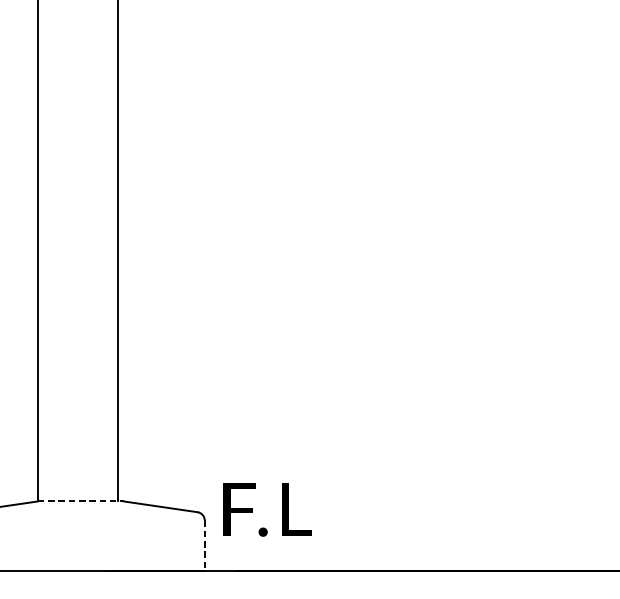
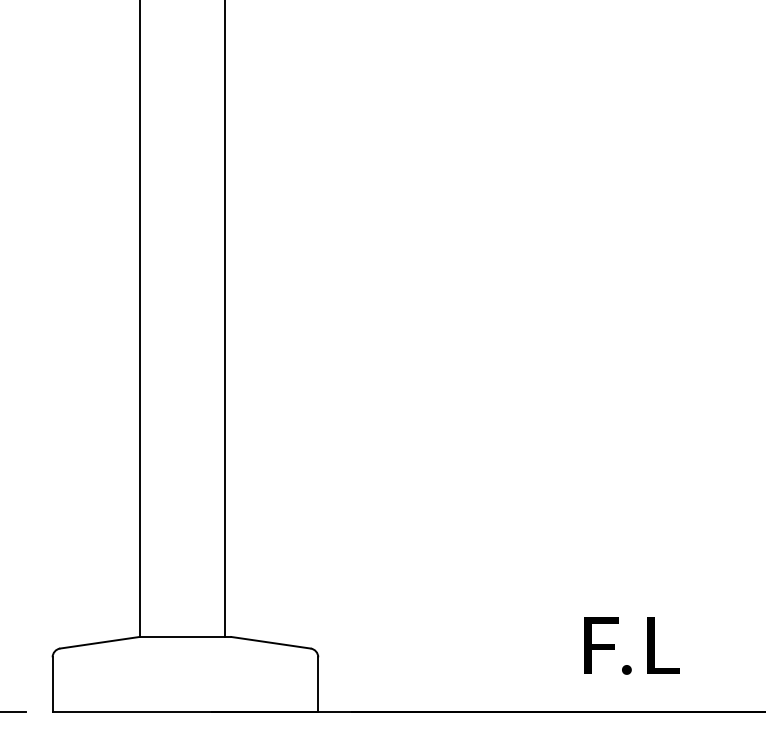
line: (80, 500) -> (185, 636), dashed -> solid
text: (267, 509) -> (631, 645), moved
line: (204, 546) -> (318, 685), dashed -> solid

